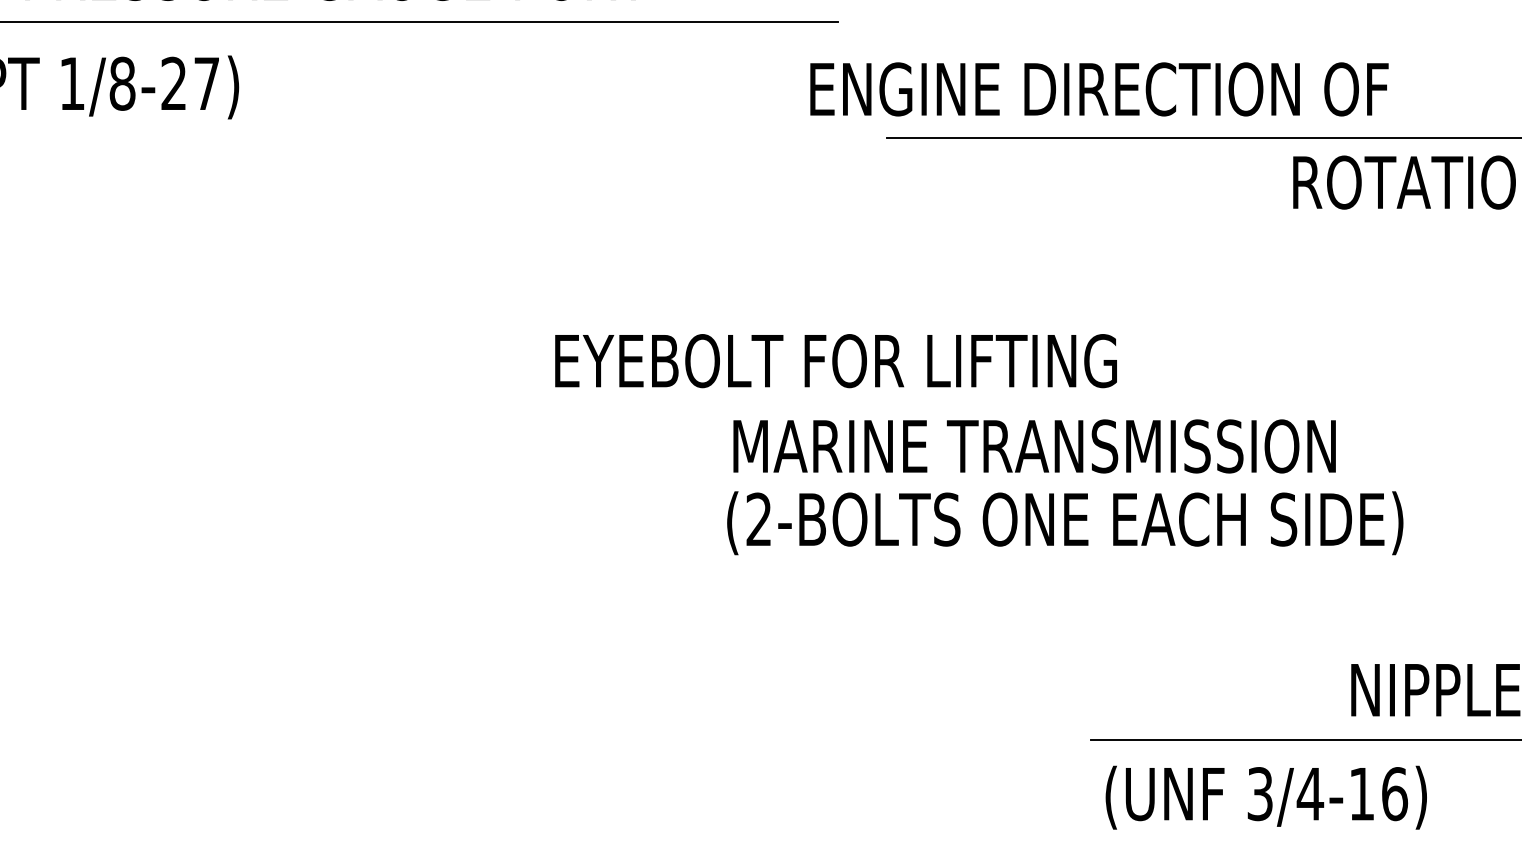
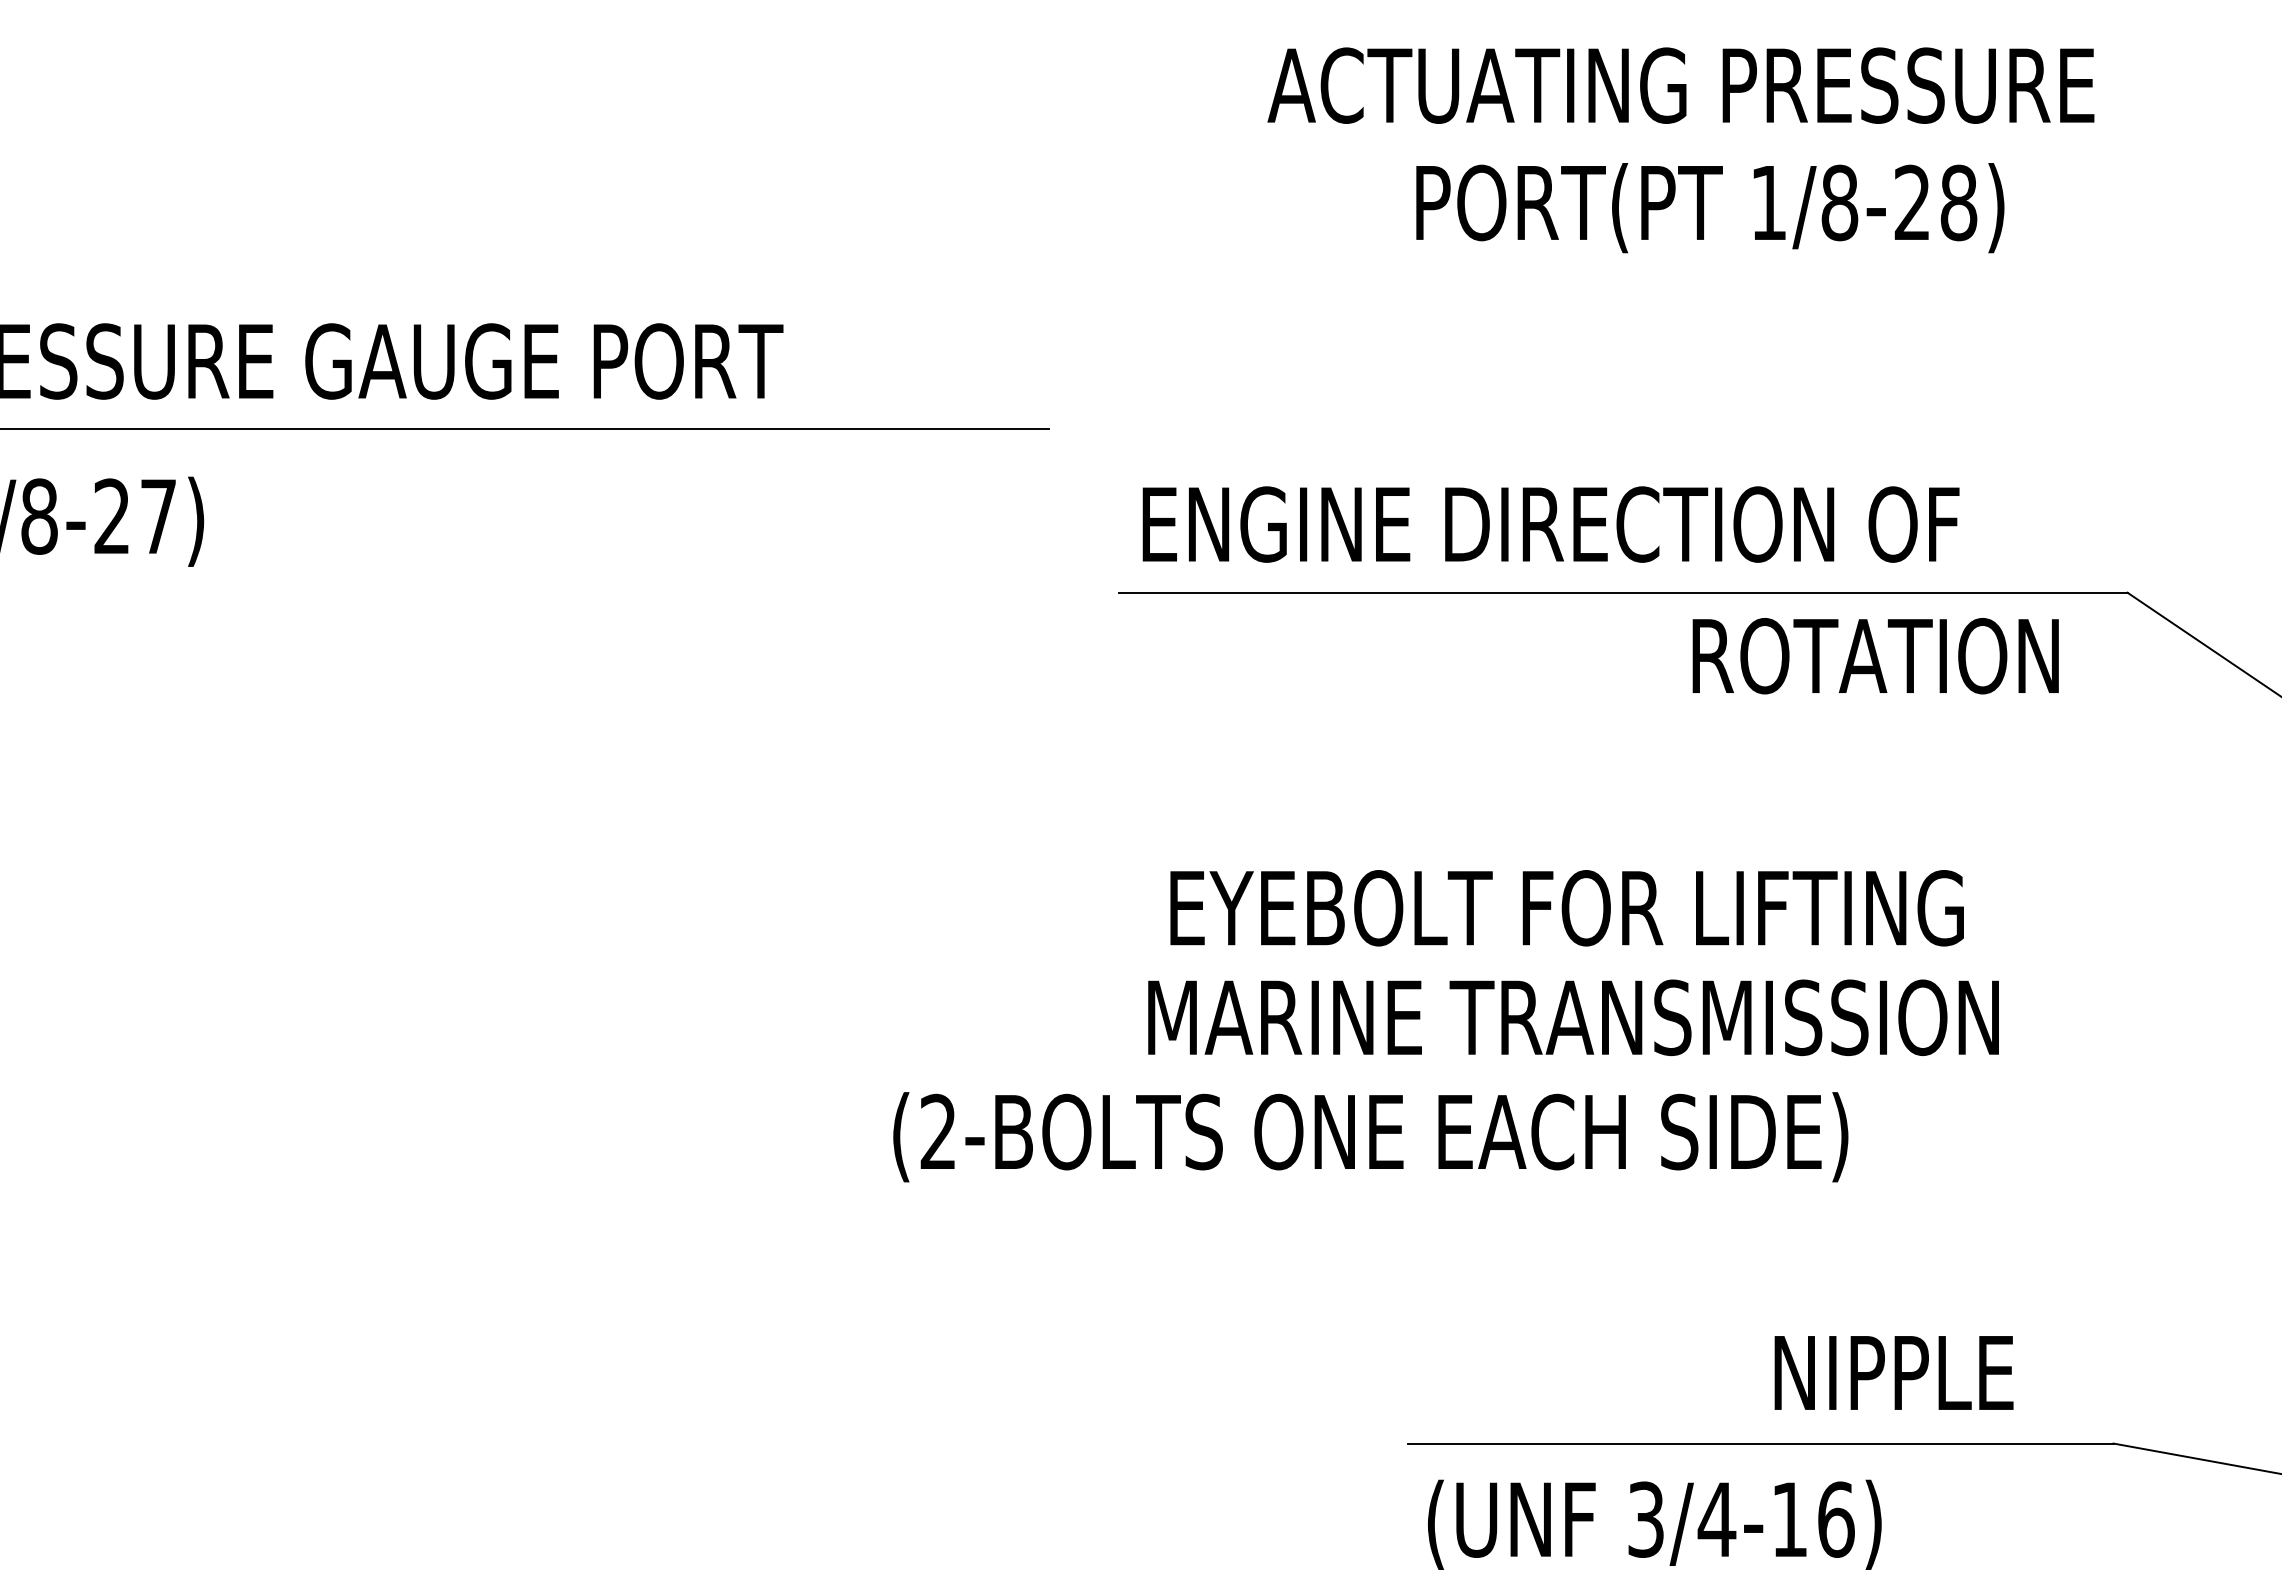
text: (1099, 89) -> (1550, 524), moved
text: (835, 361) -> (1566, 908), moved
text: (1034, 446) -> (1573, 1017), moved

